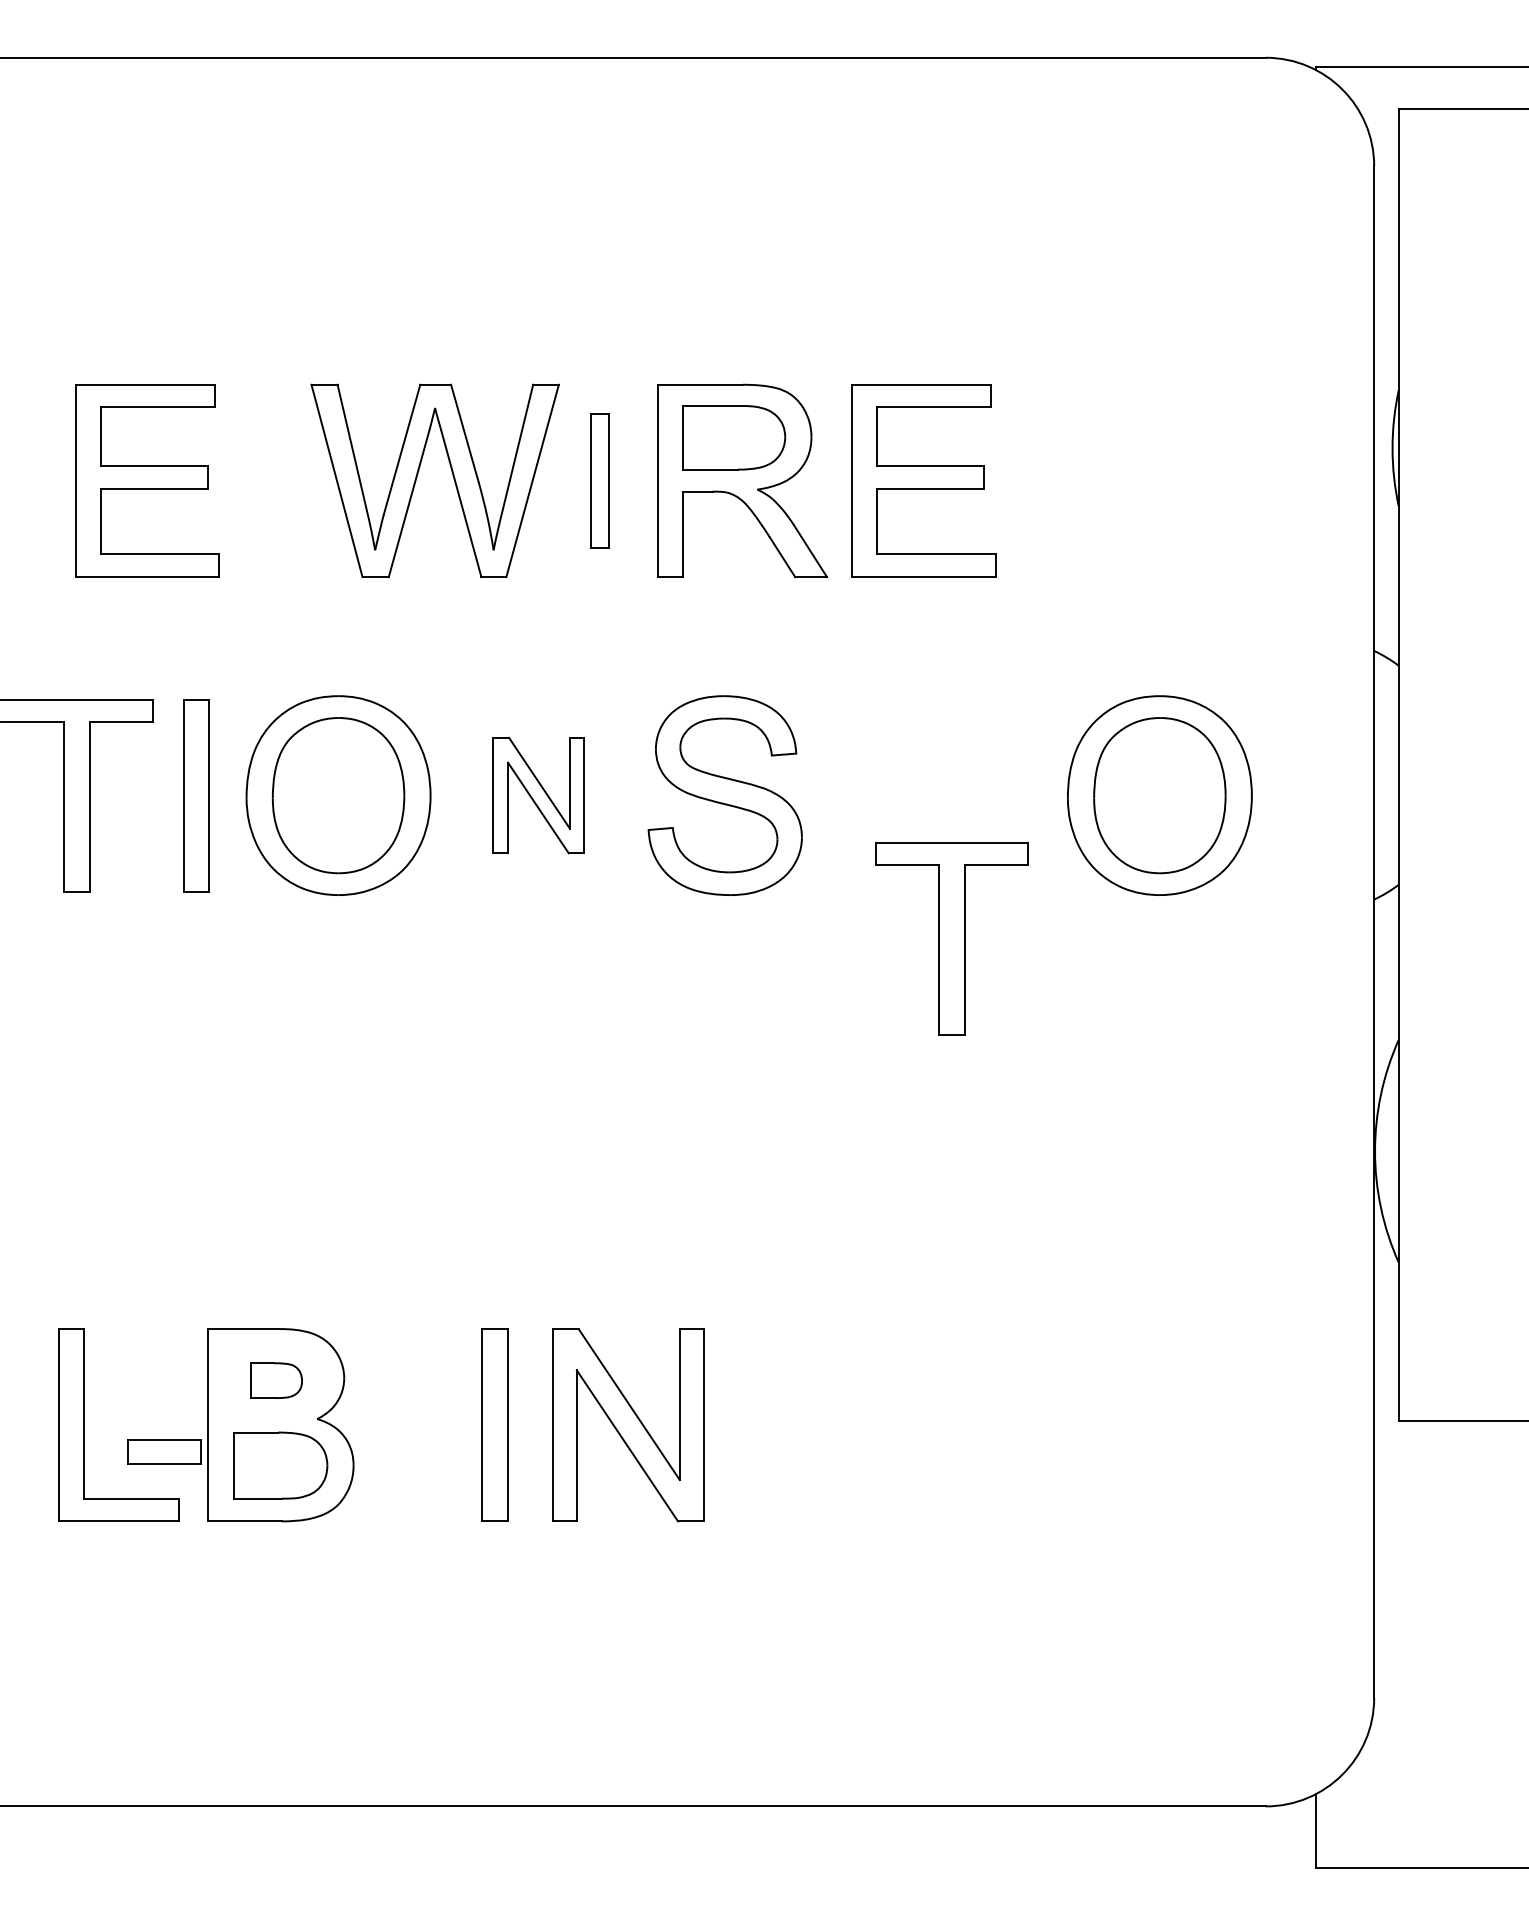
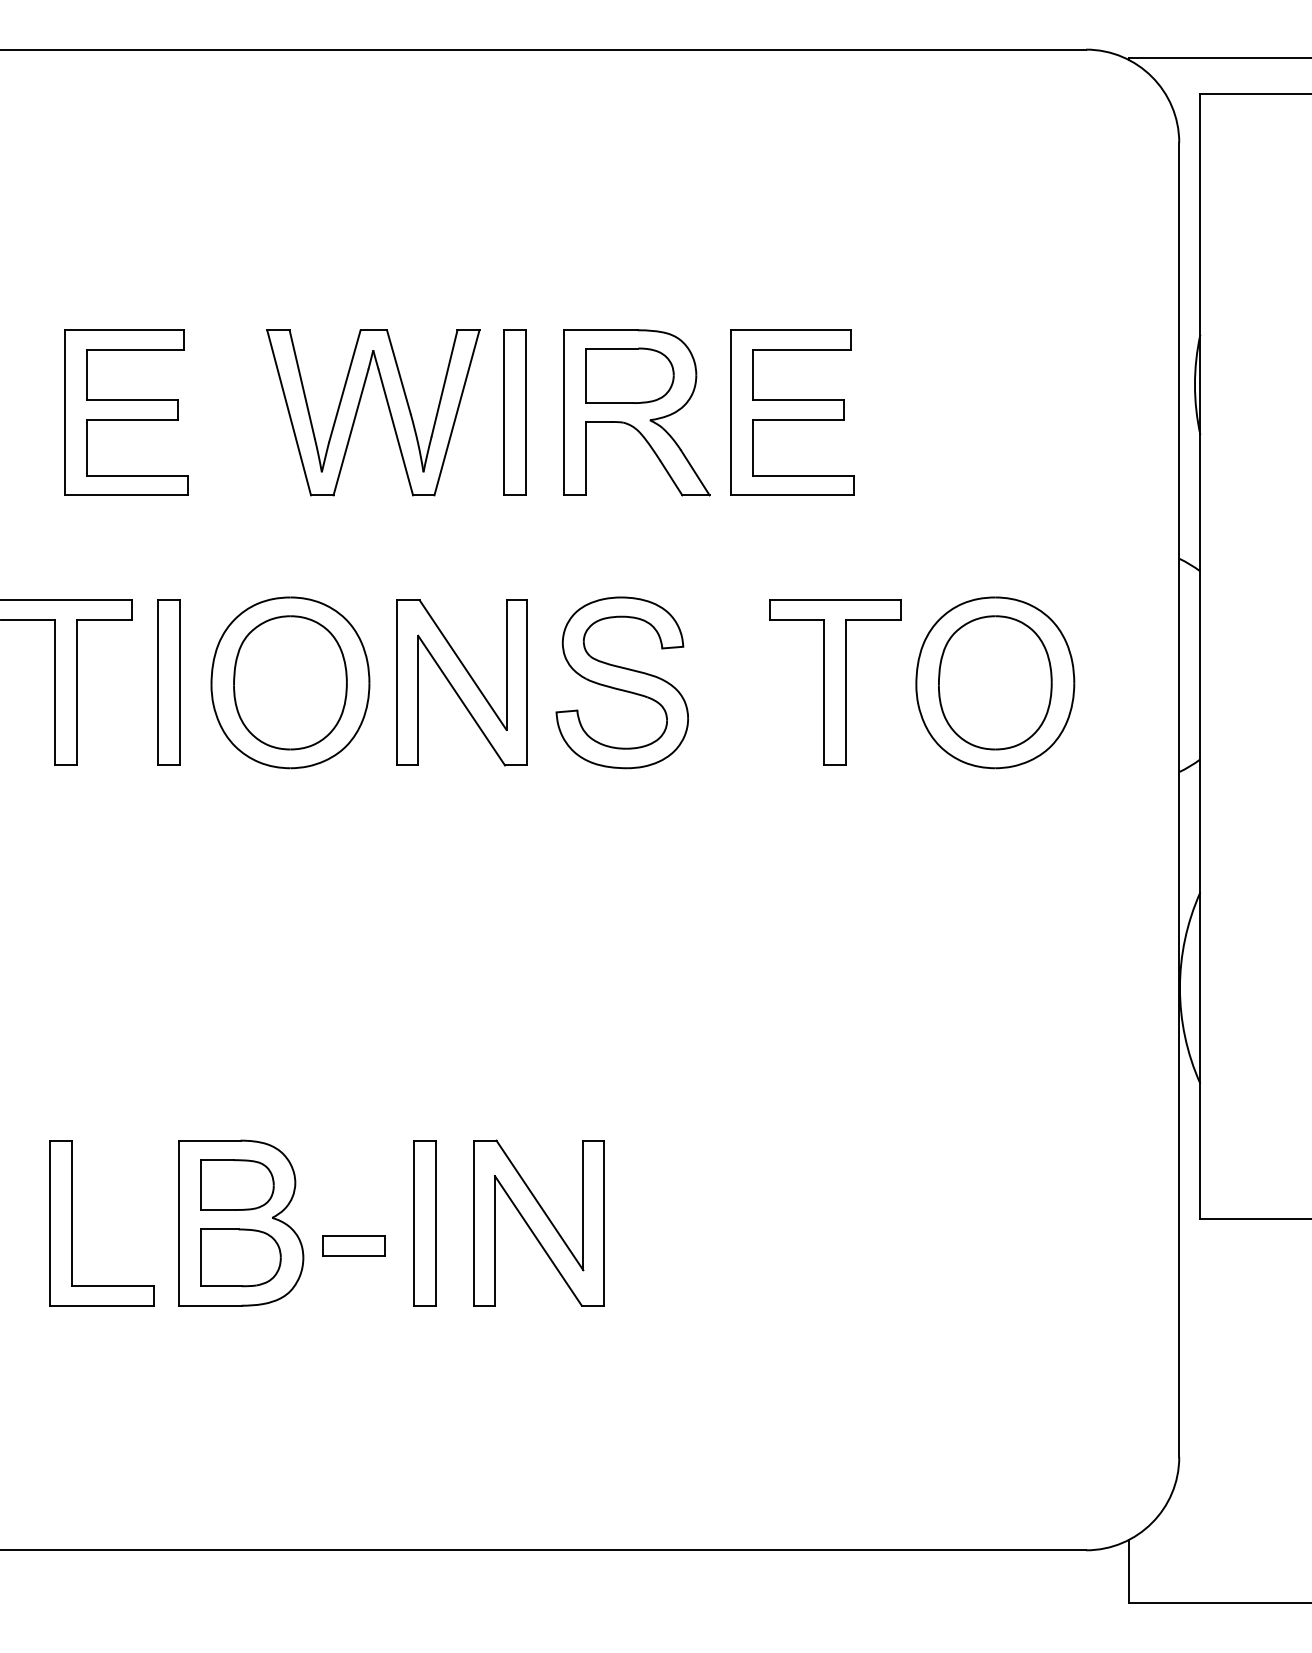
part: (599, 480) -> (514, 412), size x1.43
part: (538, 795) -> (462, 682), size x1.67
part: (951, 938) -> (834, 682), moved
part: (276, 1380) -> (237, 1184), size x1.67
part: (164, 1451) -> (353, 1245), moved

